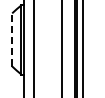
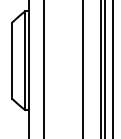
line: (12, 39) -> (12, 60), dashed -> solid

